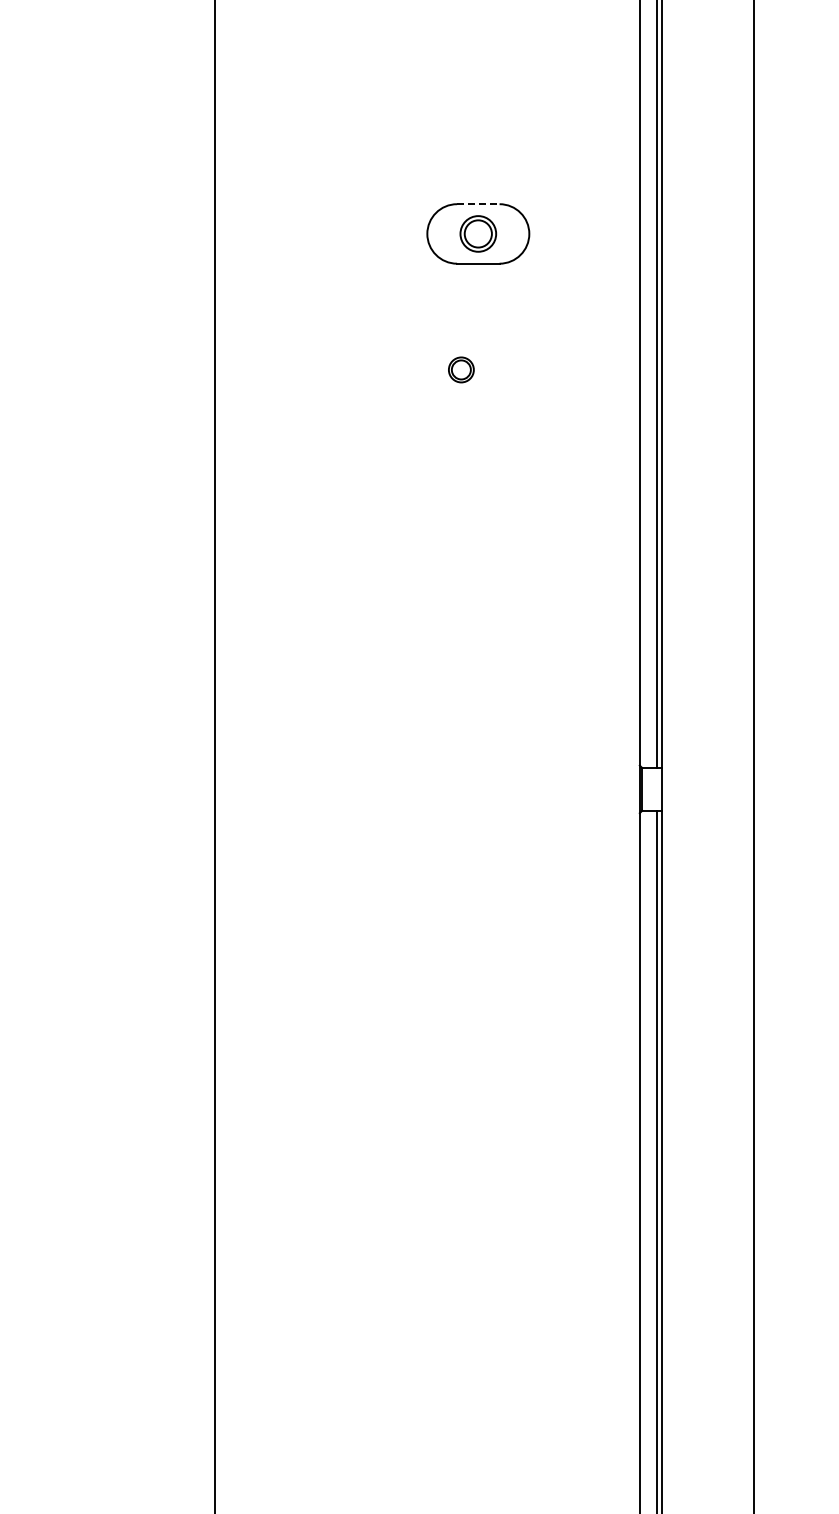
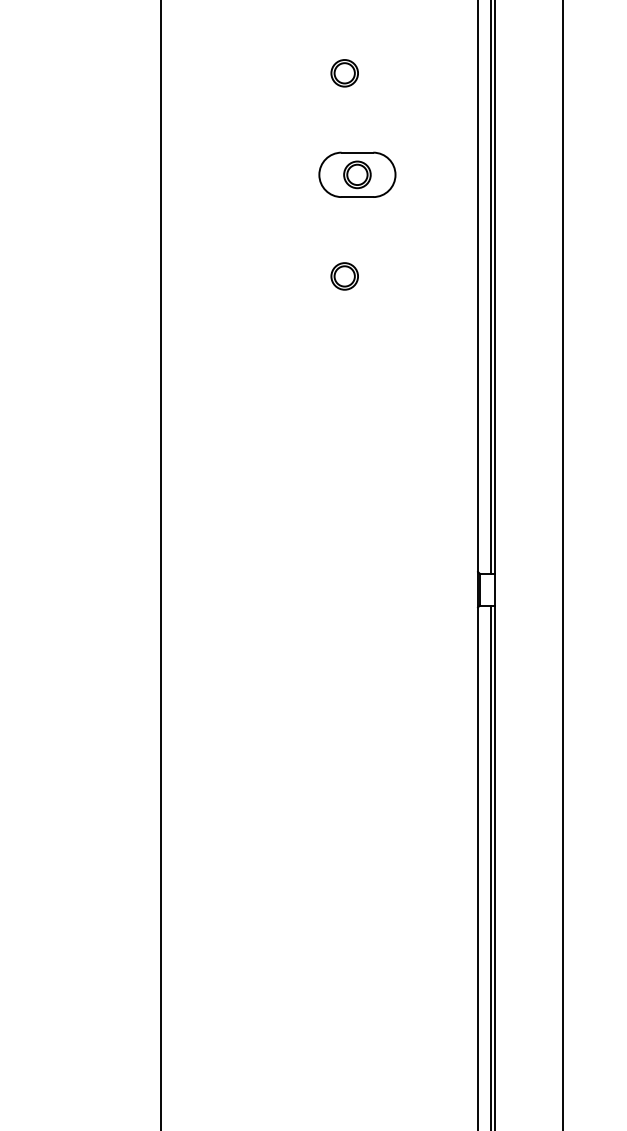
part: (461, 97) -> (344, 72), added
line: (478, 204) -> (357, 152), dashed -> solid
part: (461, 369) -> (344, 276), size x1.43

